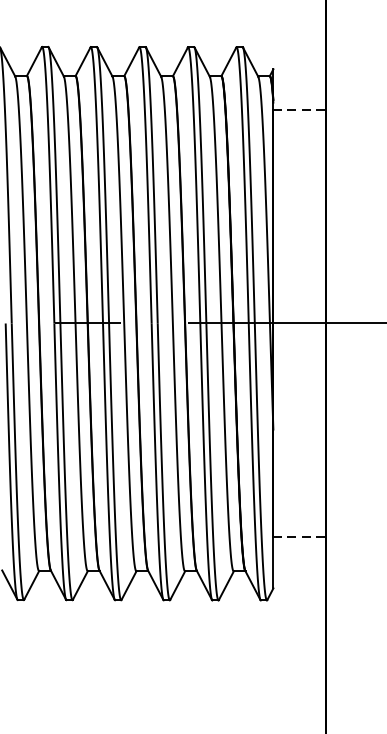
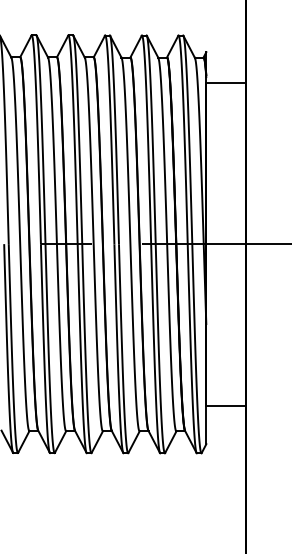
line: (300, 109) -> (226, 82), dashed -> solid
line: (300, 537) -> (226, 405), dashed -> solid

